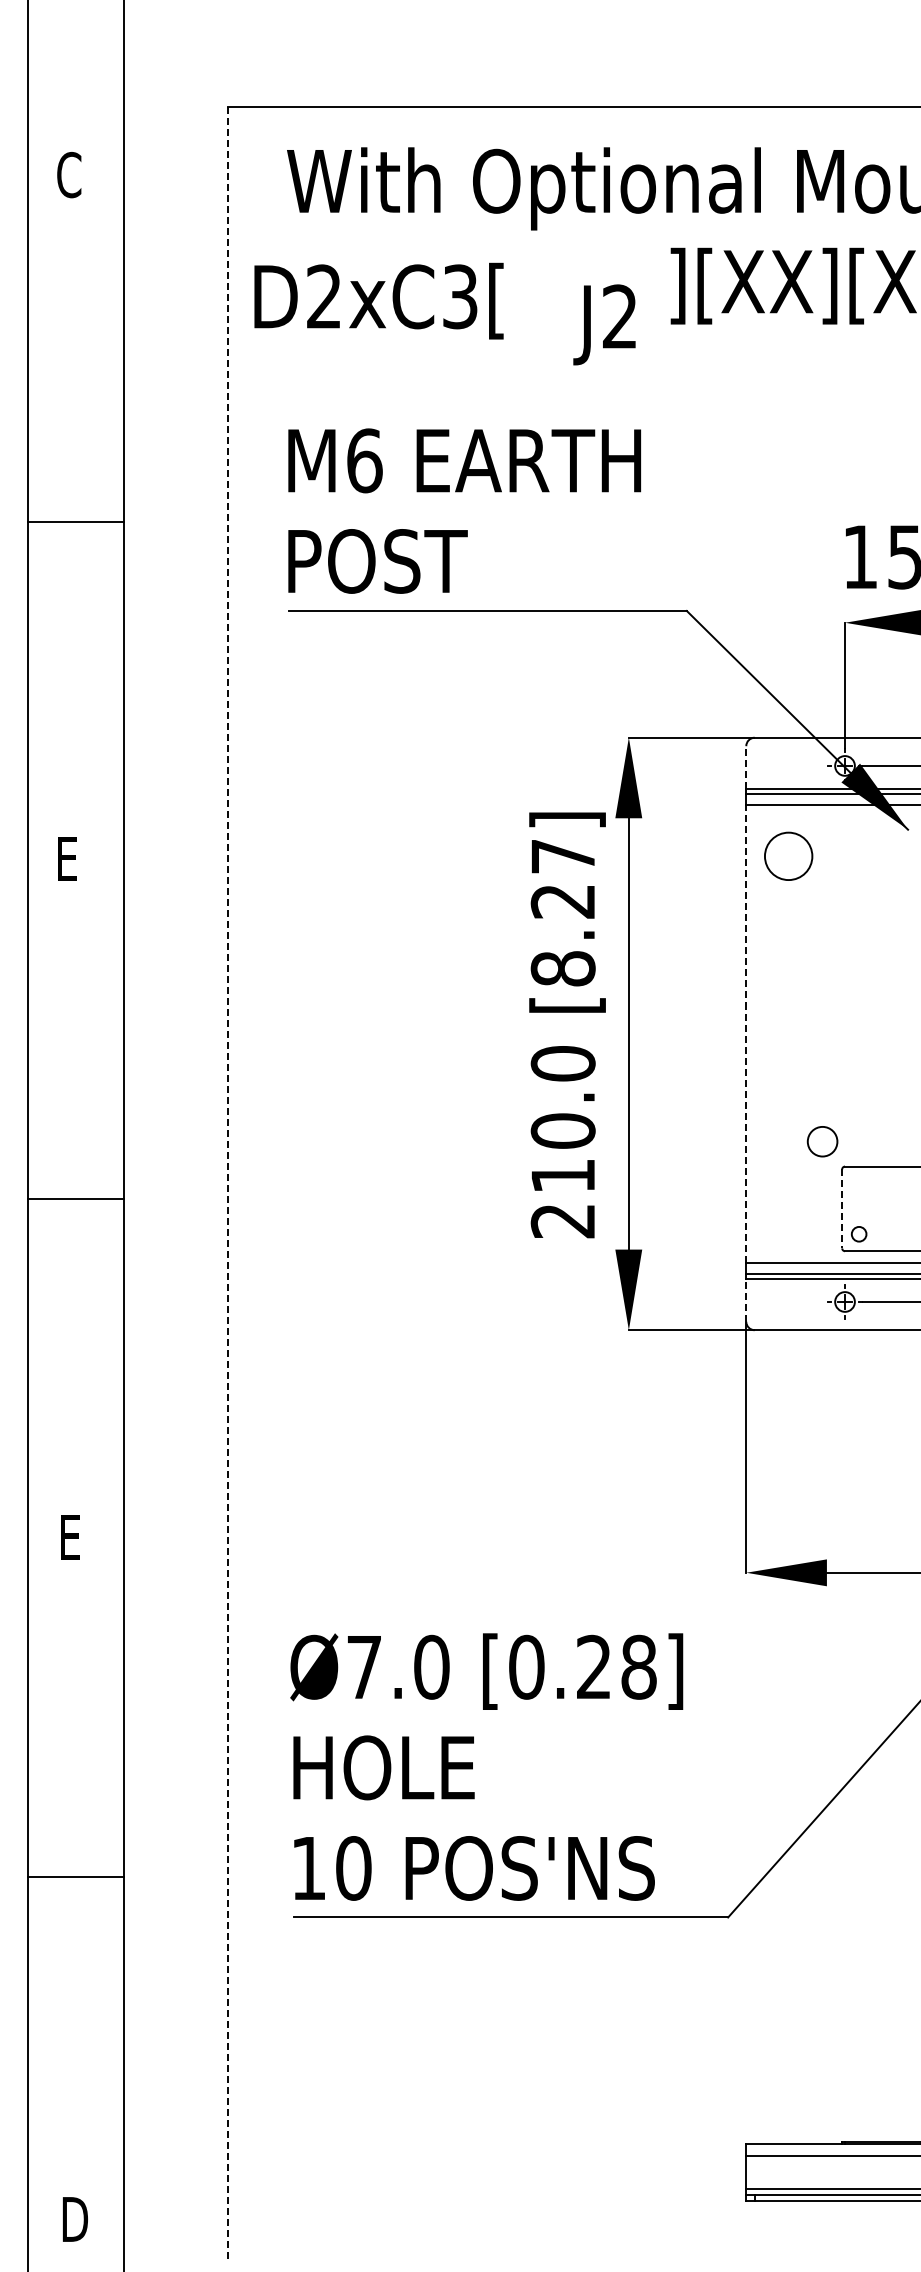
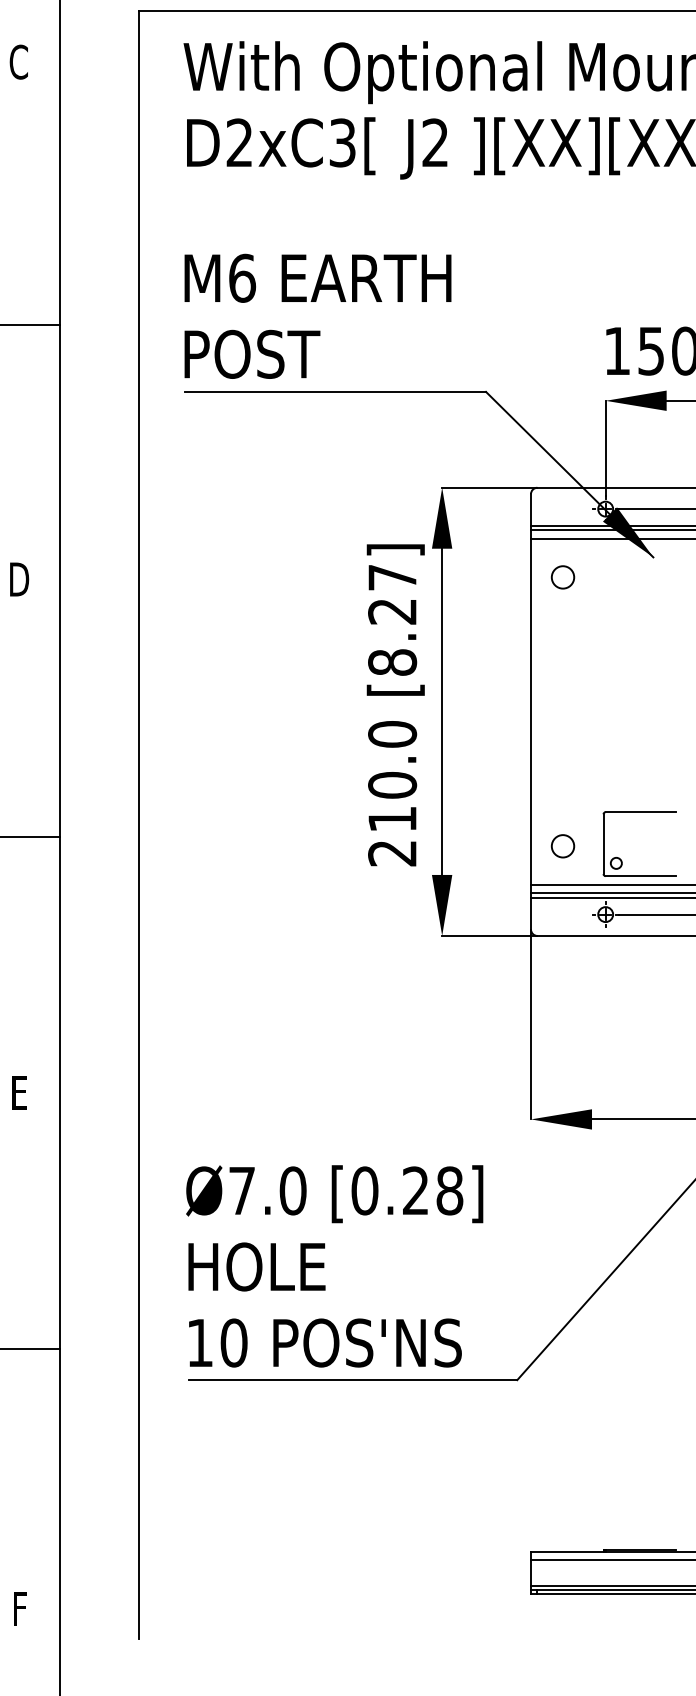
text: (378, 300) -> (280, 145), moved
text: (604, 324) -> (423, 148), moved
line: (746, 766) -> (531, 509), dashed -> solid
circle: (788, 855) -> (562, 576), size x0.62
text: (69, 858) -> (19, 579), E -> D
line: (746, 1033) -> (531, 711), dashed -> solid
circle: (822, 1141) -> (562, 846), moved
line: (228, 1183) -> (139, 824), dashed -> solid
line: (842, 1208) -> (603, 843), dashed -> solid
line: (746, 1300) -> (531, 913), dashed -> solid
text: (75, 2219) -> (23, 1608), D -> F

